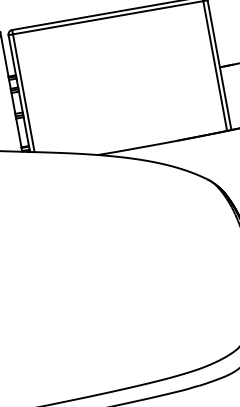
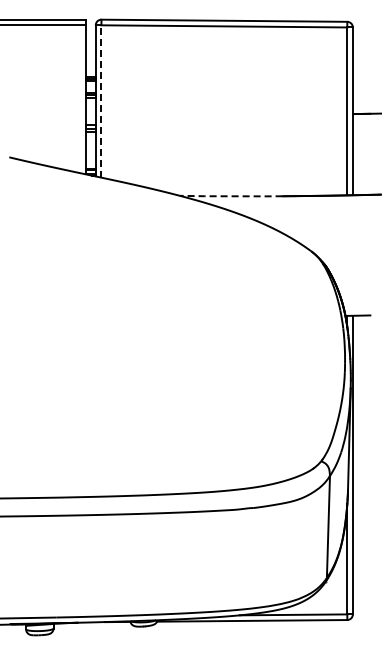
line: (23, 92) -> (101, 100), solid -> dashed
line: (137, 148) -> (231, 196), solid -> dashed

